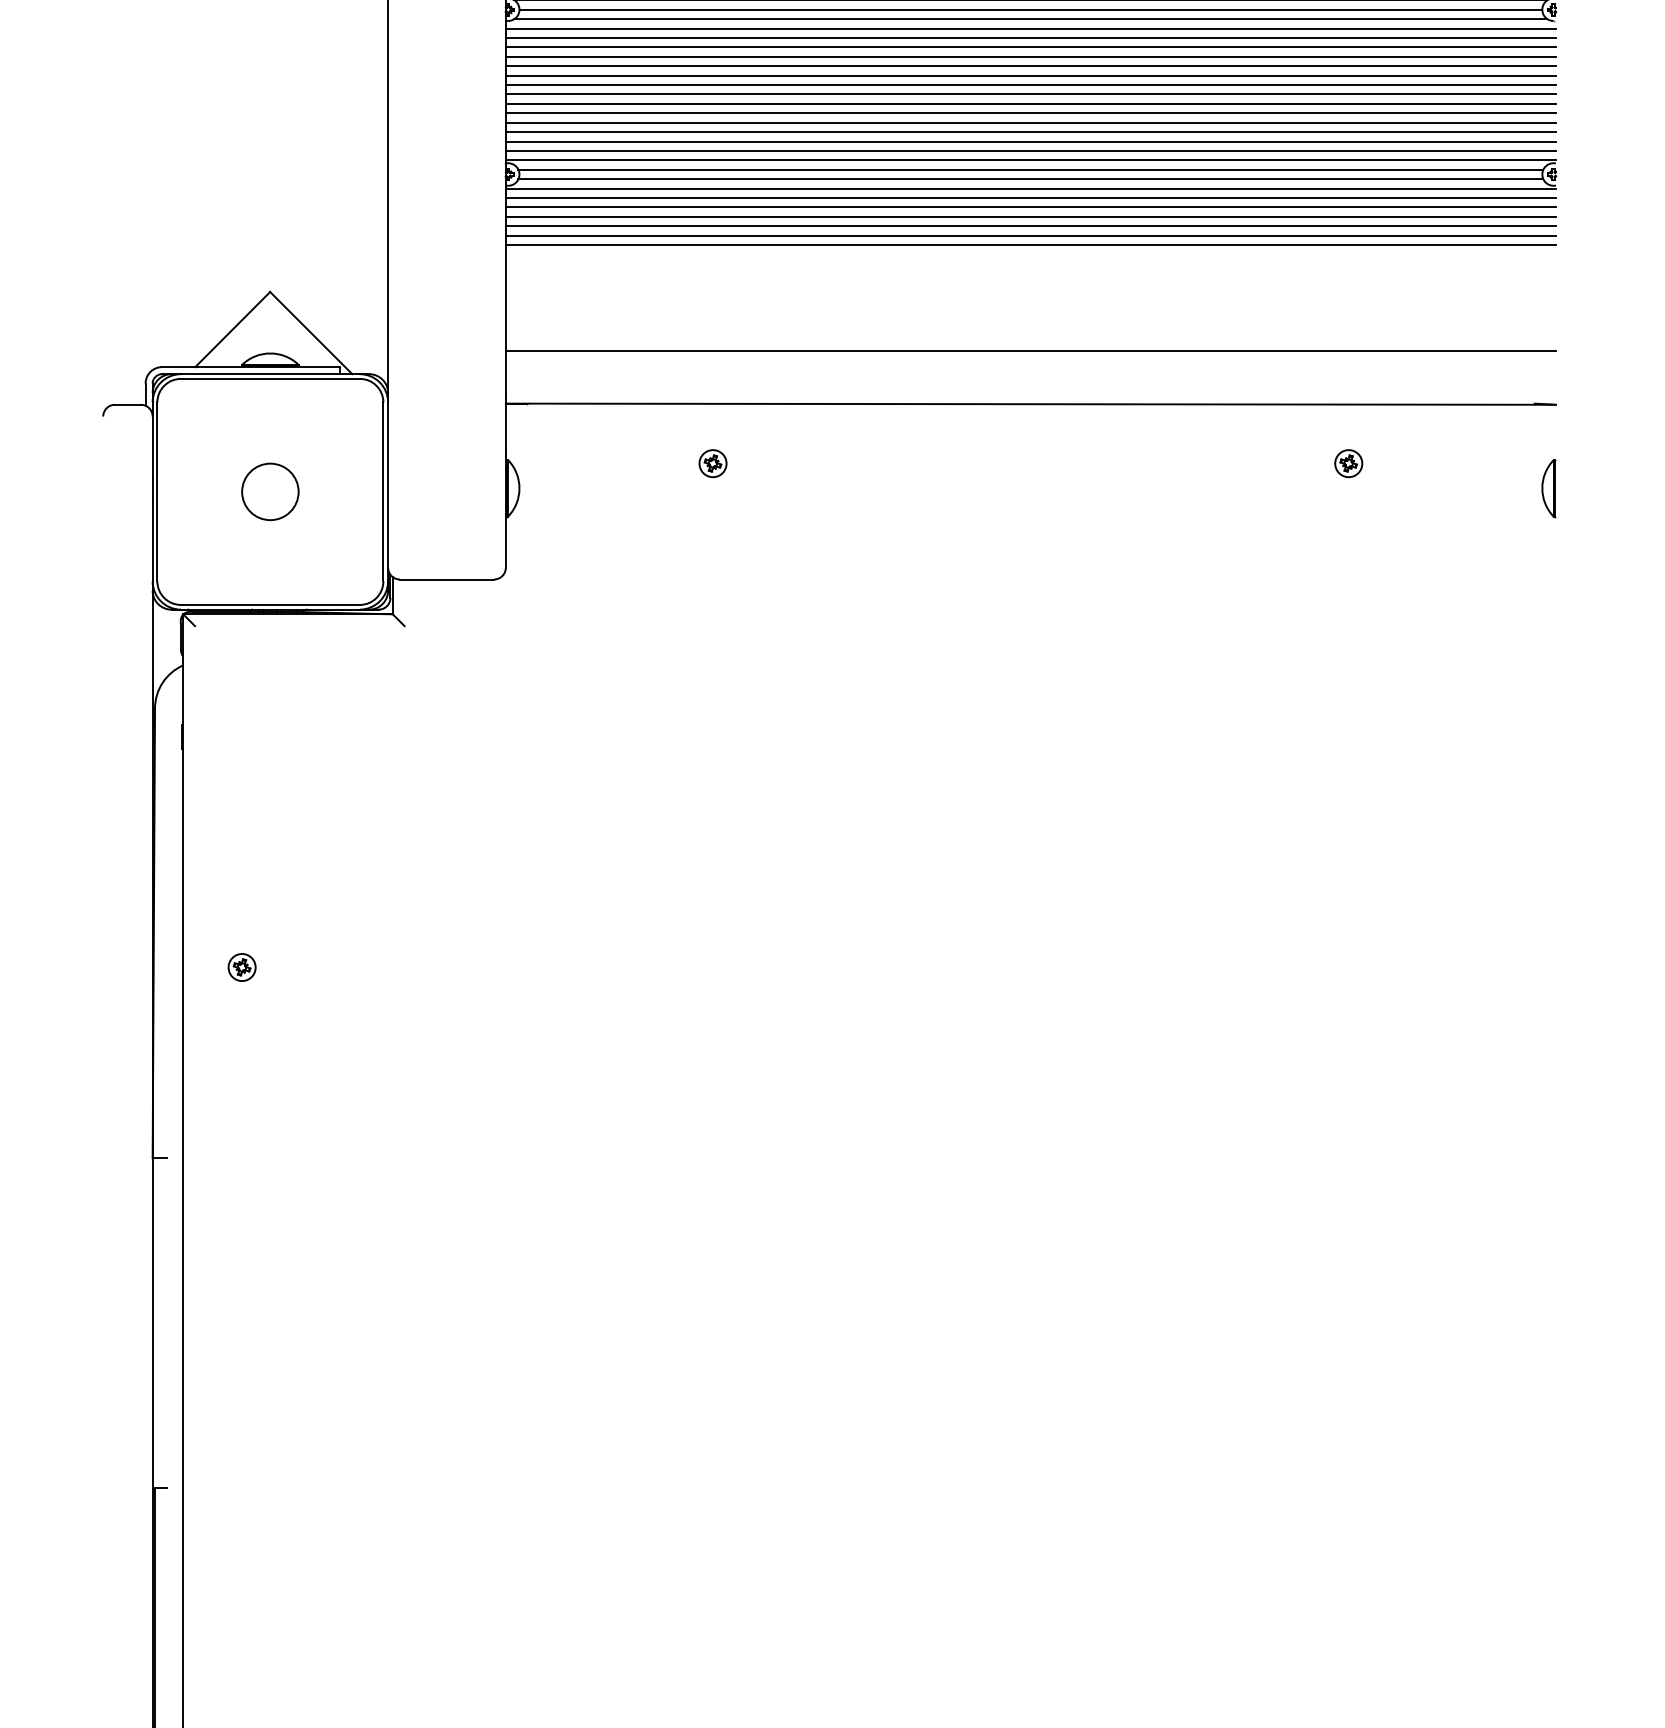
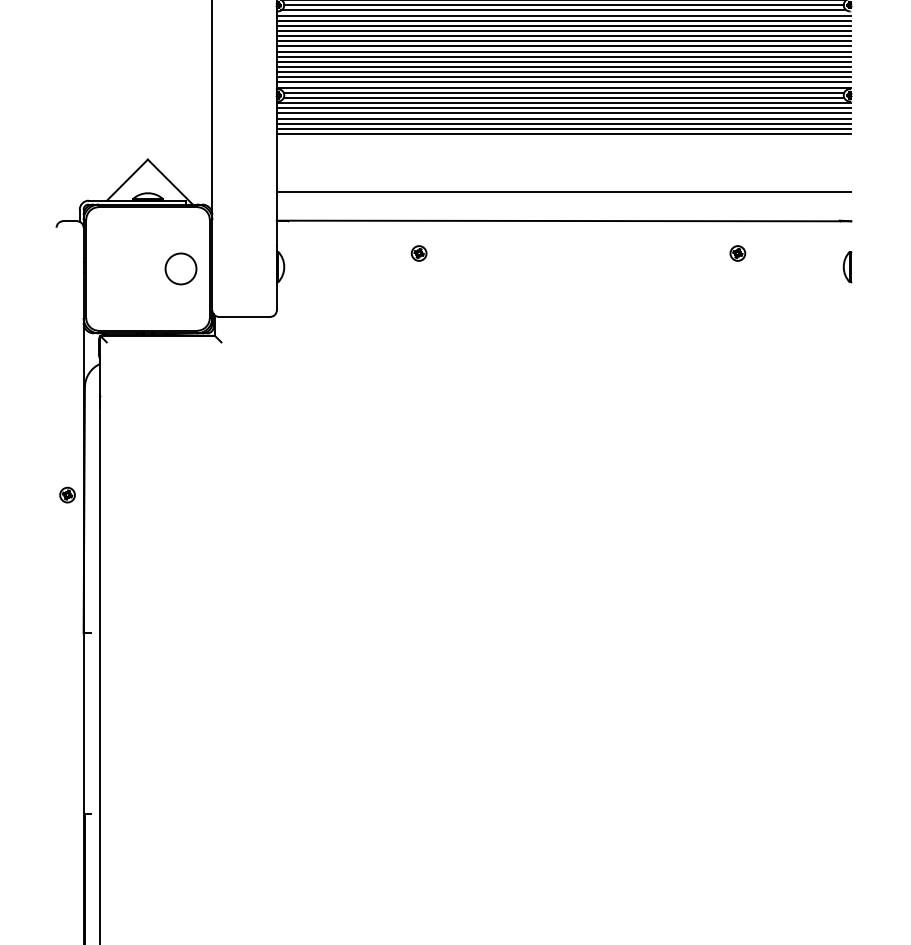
part: (711, 463) -> (418, 253), moved
circle: (269, 491) -> (180, 268), moved
part: (241, 966) -> (67, 494), moved

